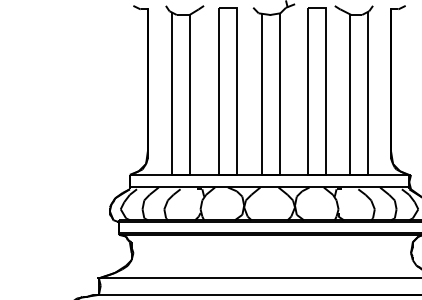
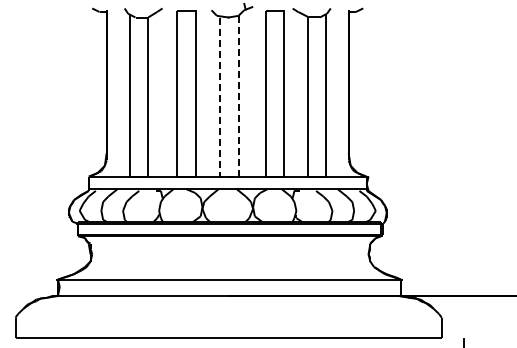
line: (271, 174) -> (229, 176), solid -> dashed

